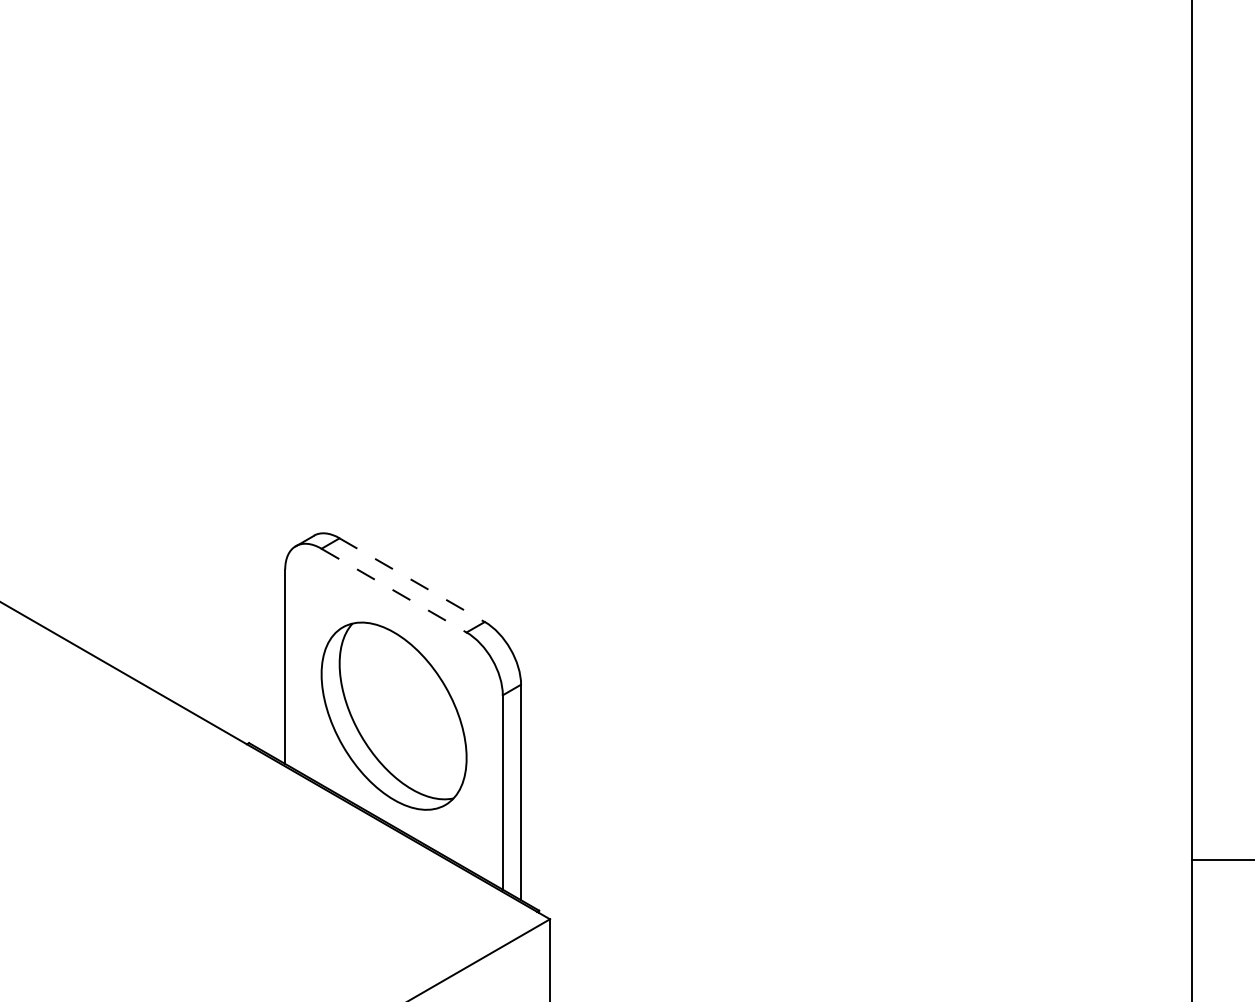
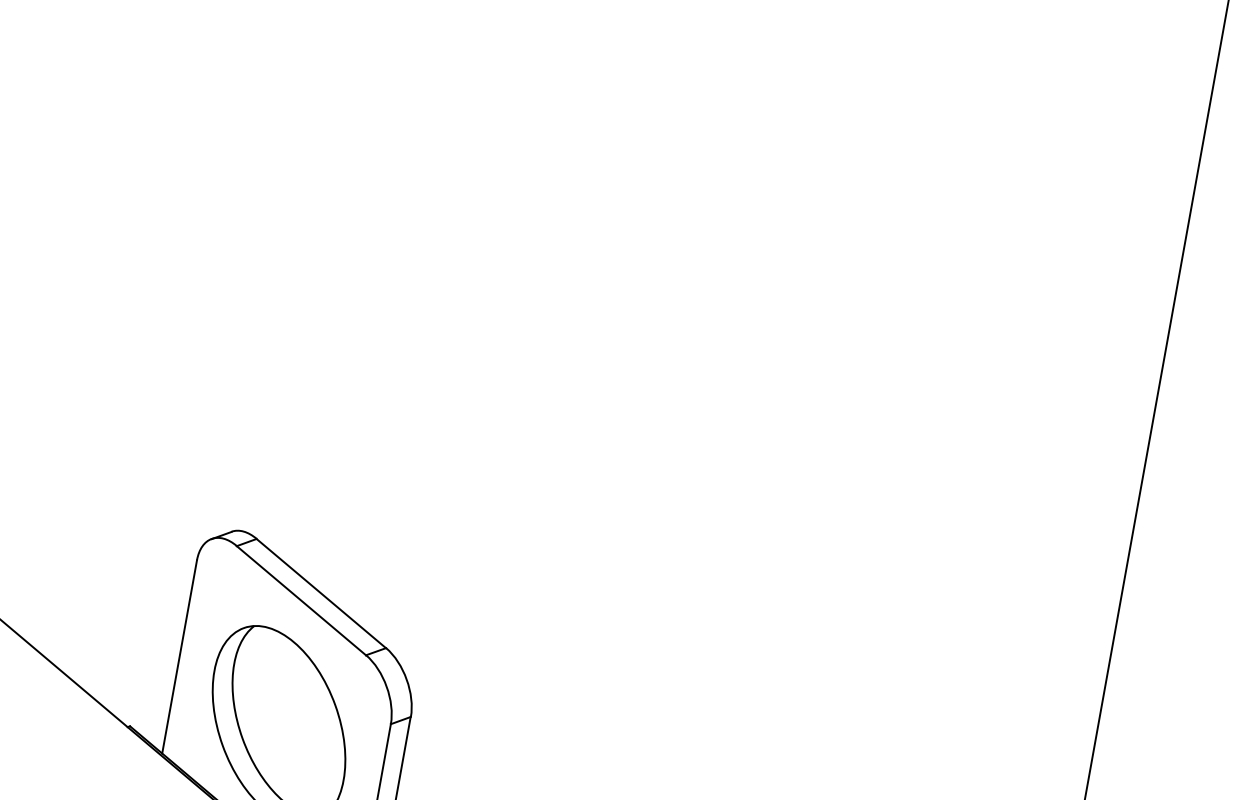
line: (412, 580) -> (321, 593), dashed -> solid
line: (394, 590) -> (301, 600), dashed -> solid

